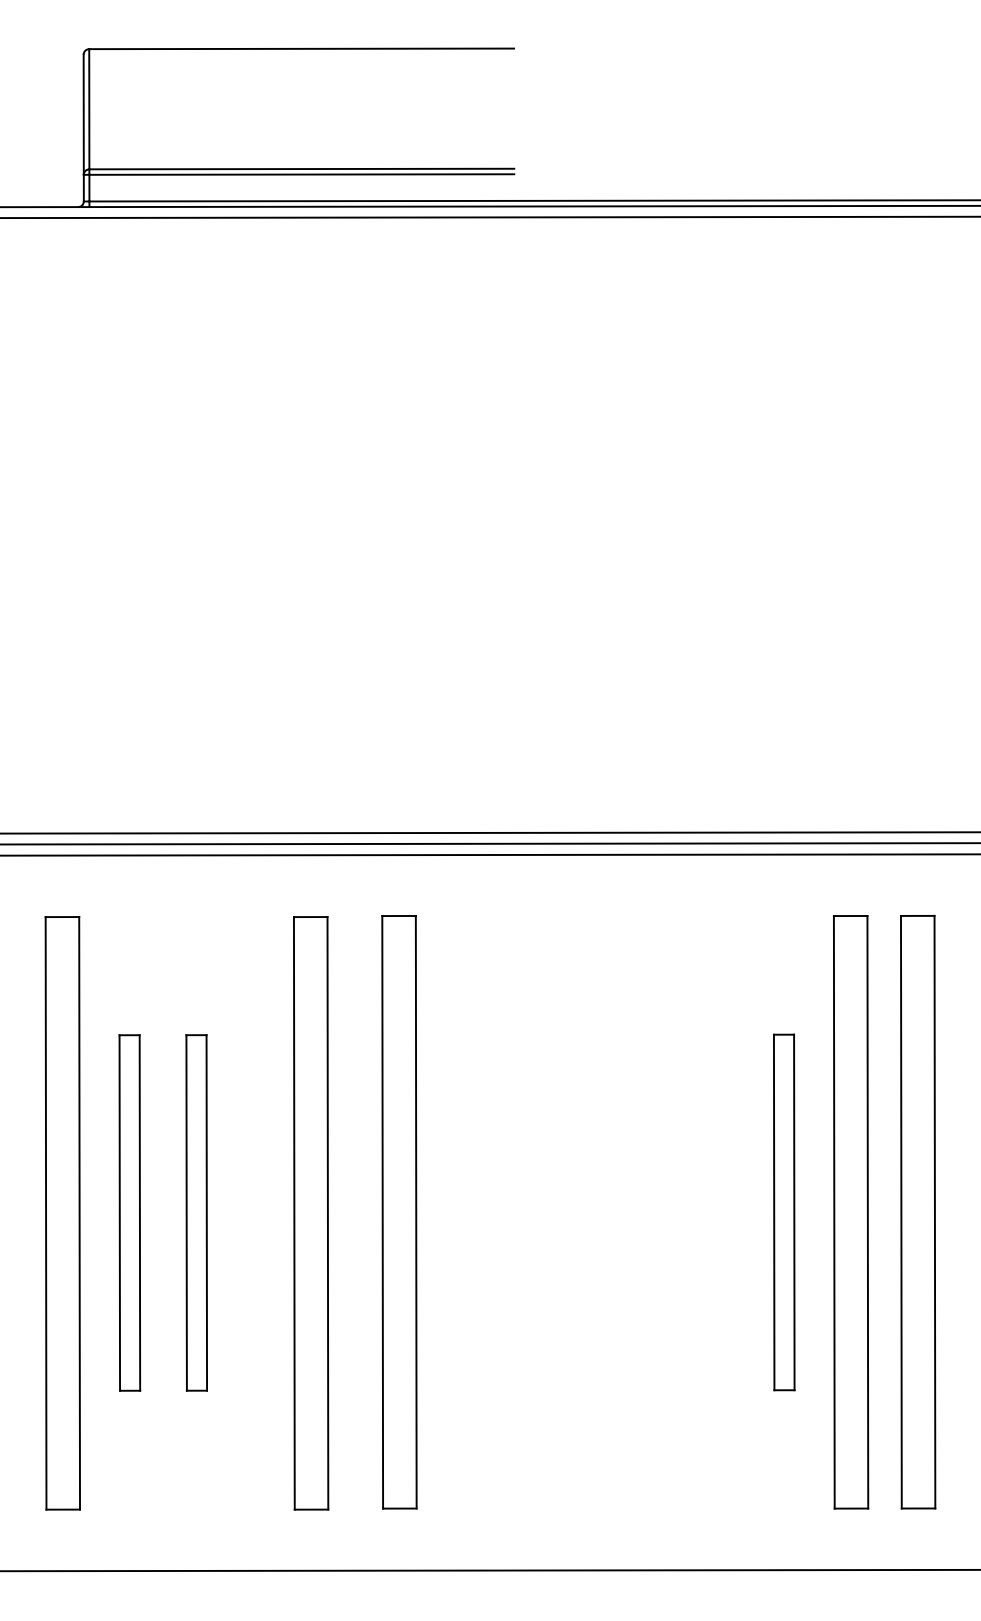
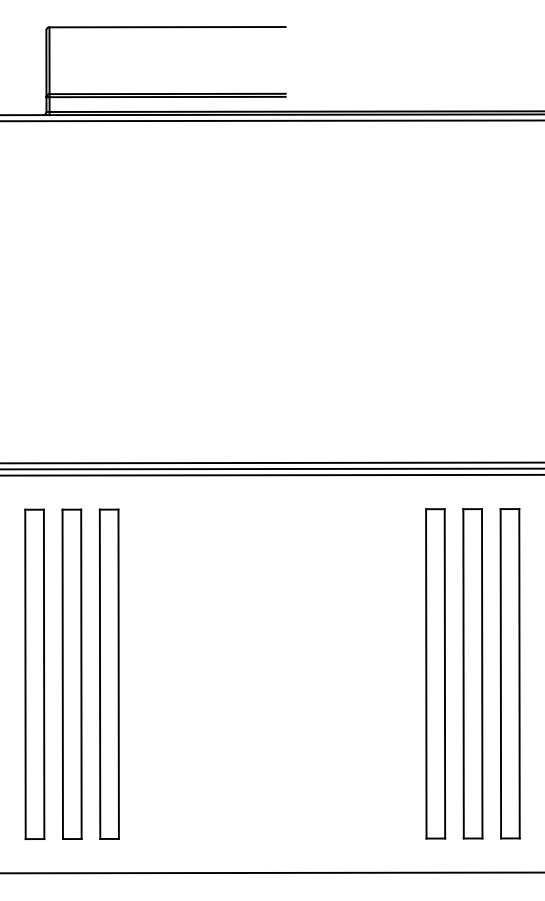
part: (128, 1211) -> (71, 673), size x1.67
part: (195, 1211) -> (108, 673), size x1.67
part: (310, 1211) -> (172, 673), removed
part: (398, 1211) -> (221, 673), removed
part: (783, 1211) -> (435, 673), size x1.67

